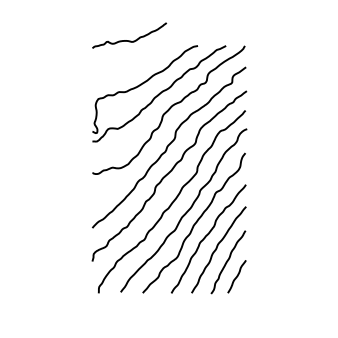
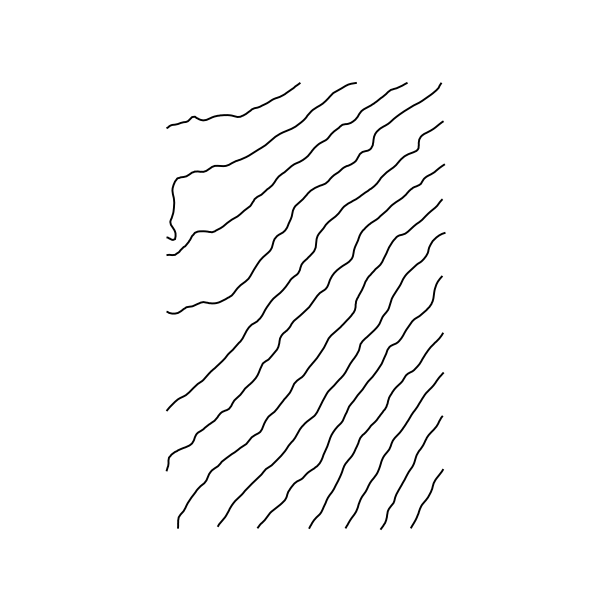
curve: (129, 40) -> (233, 114), moved

